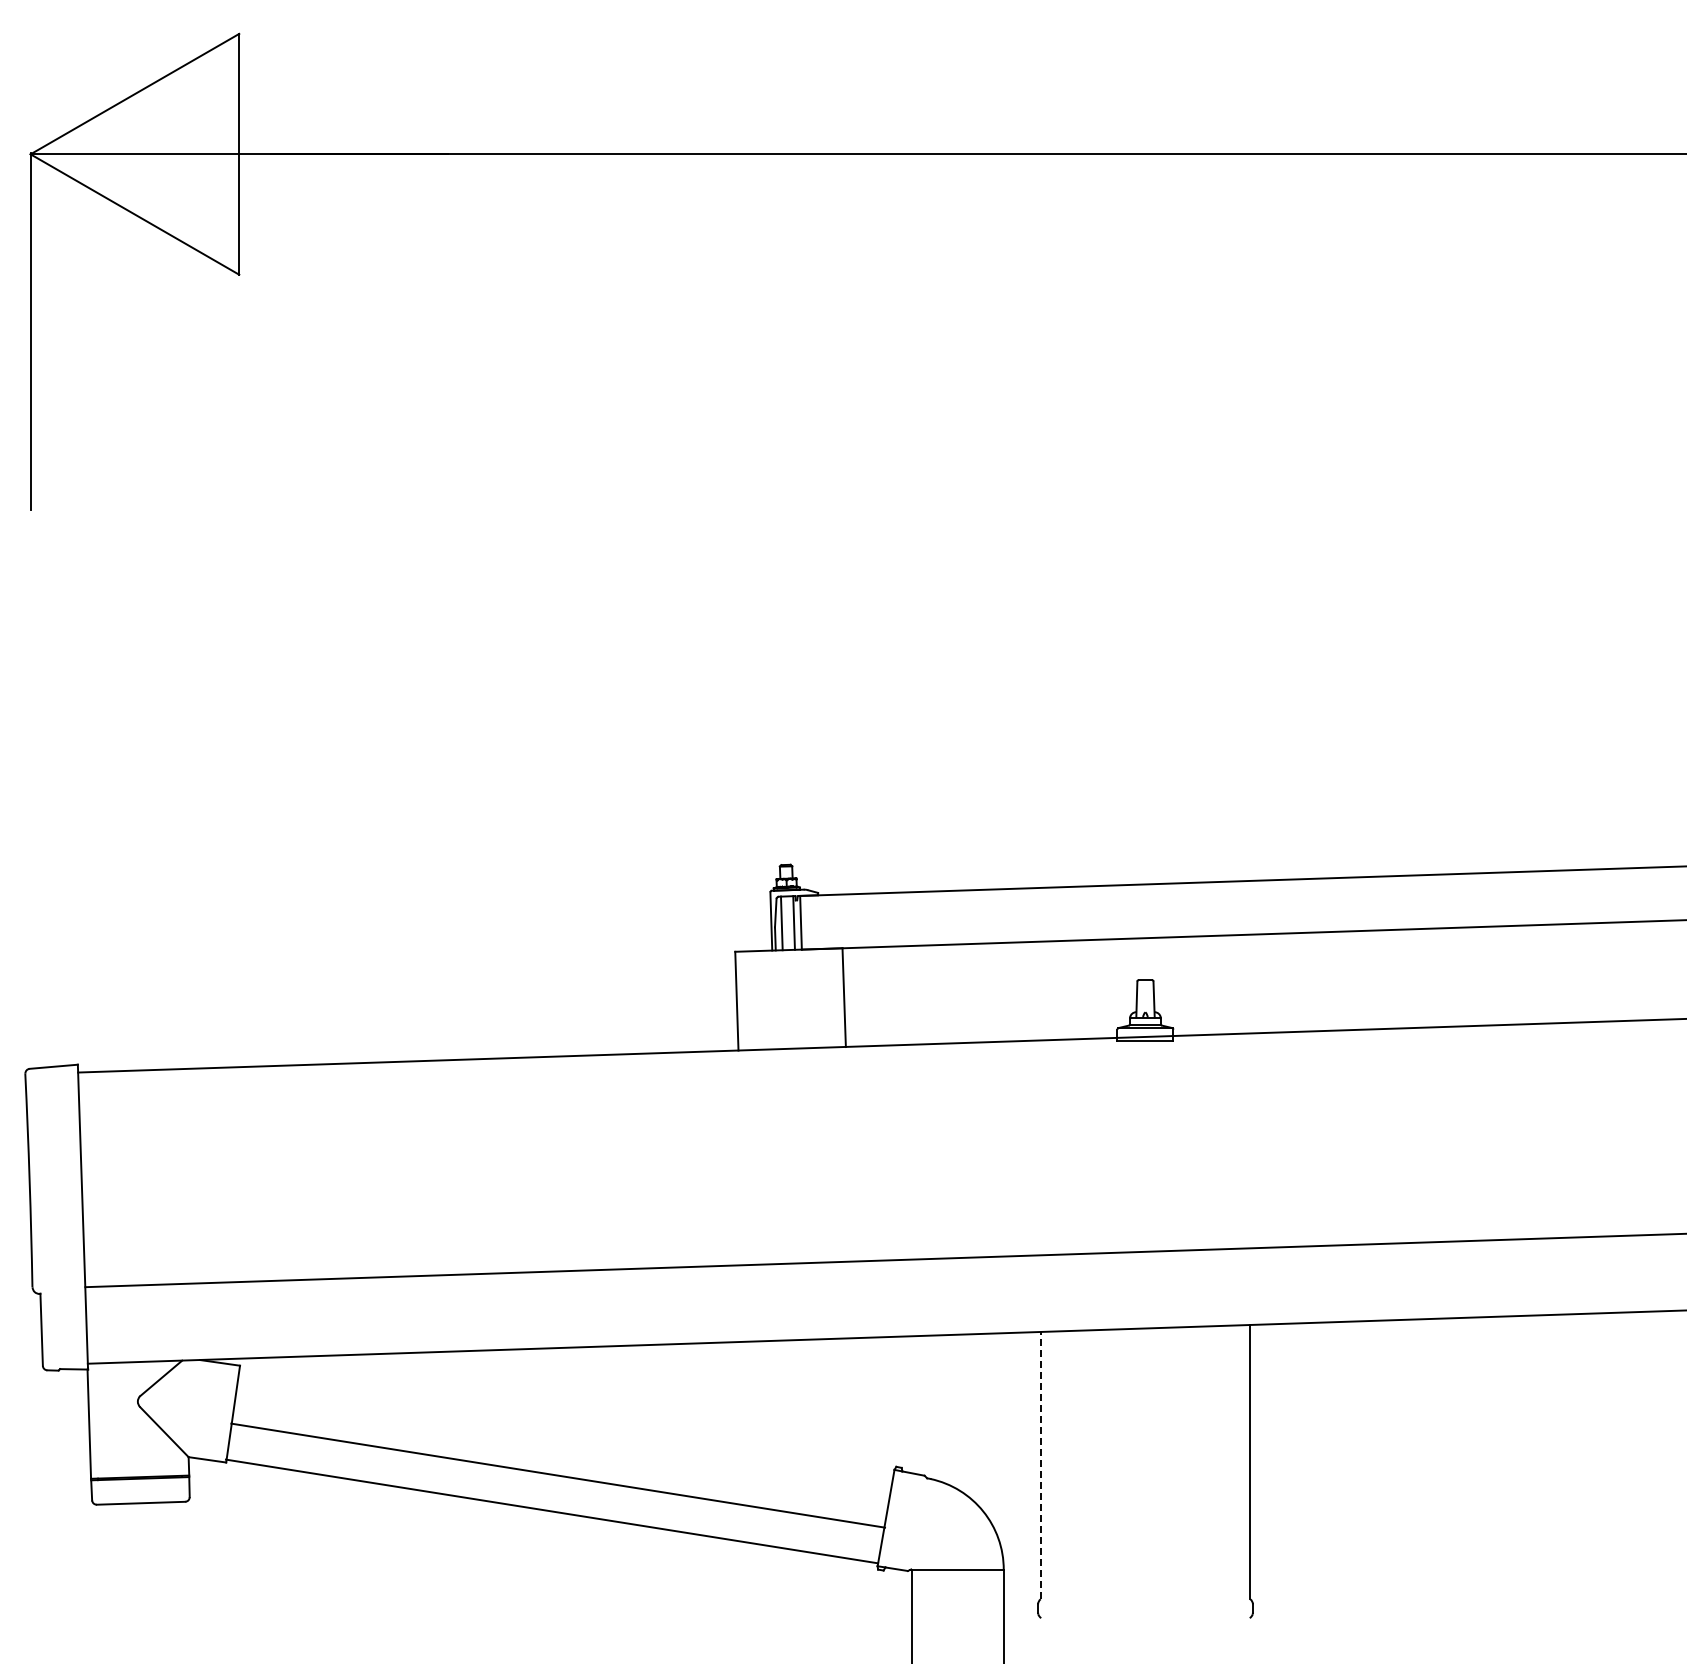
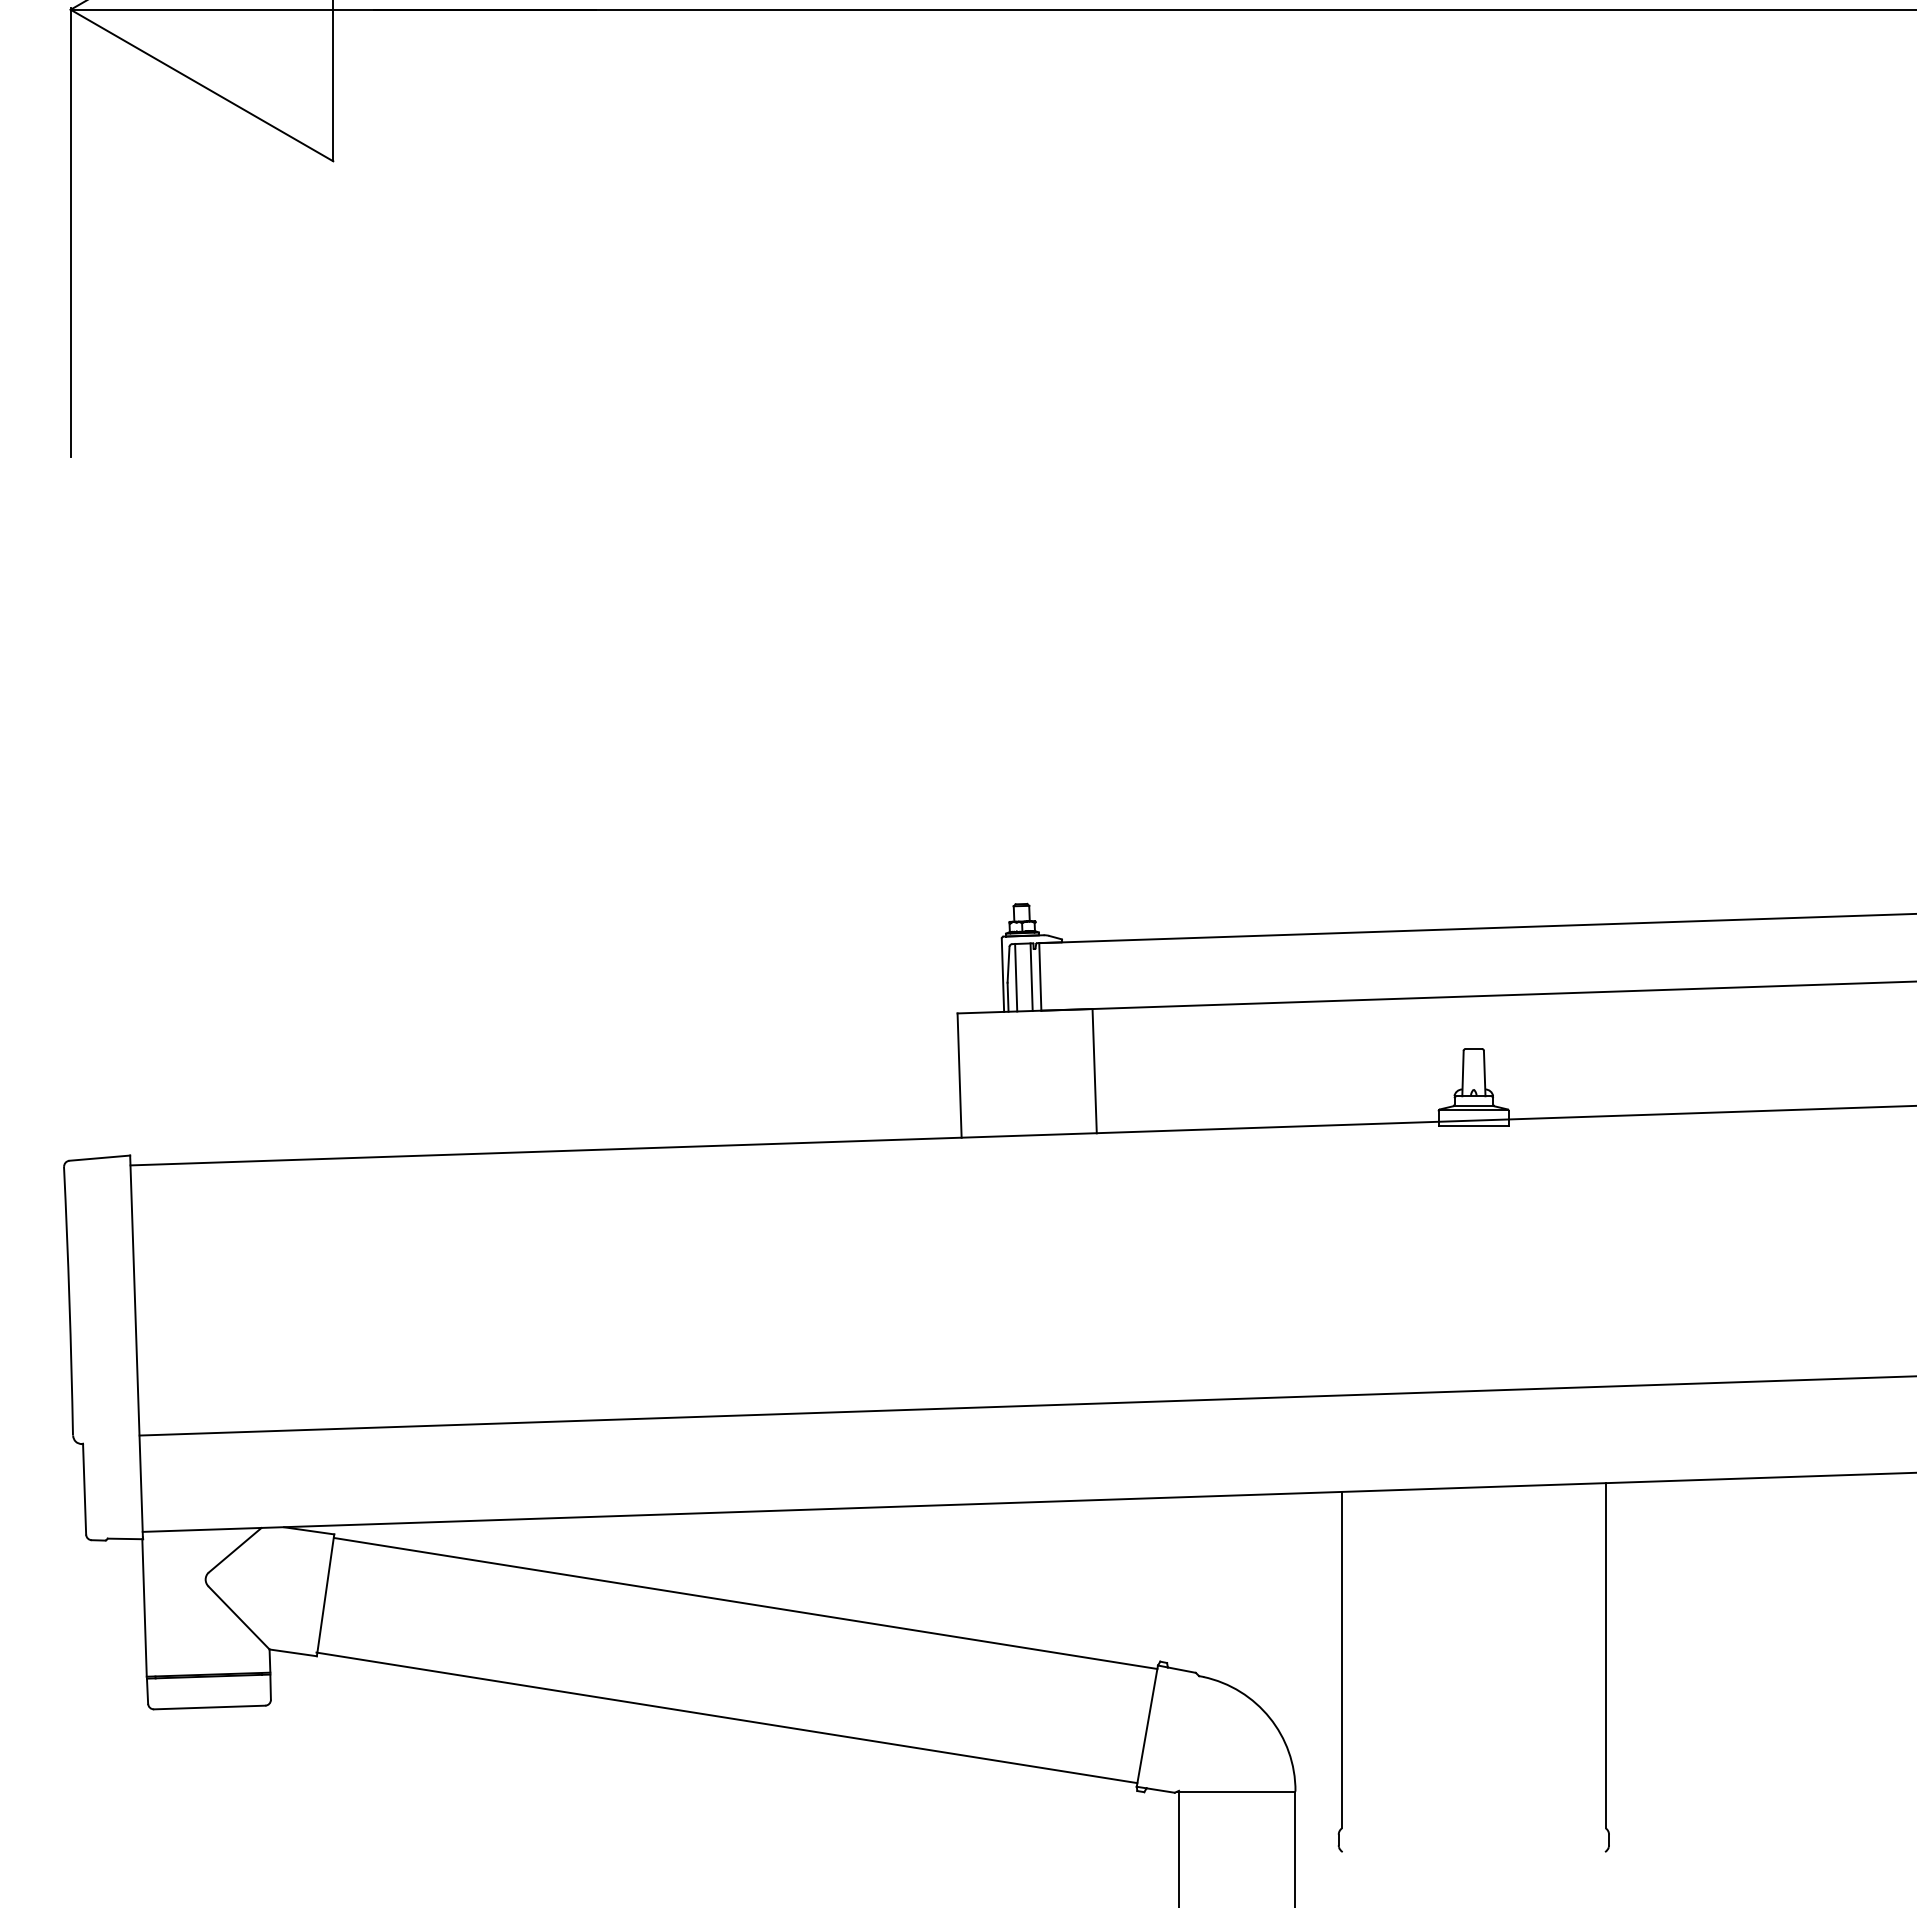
line: (1040, 1465) -> (1341, 1659), dashed -> solid
line: (558, 1475) -> (746, 1603), moved

